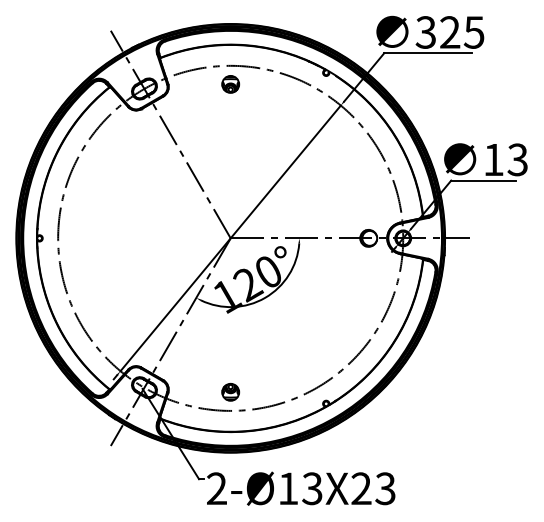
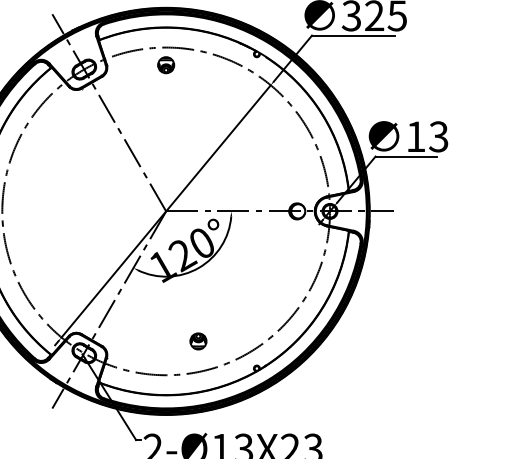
part: (230, 391) -> (198, 340), moved

